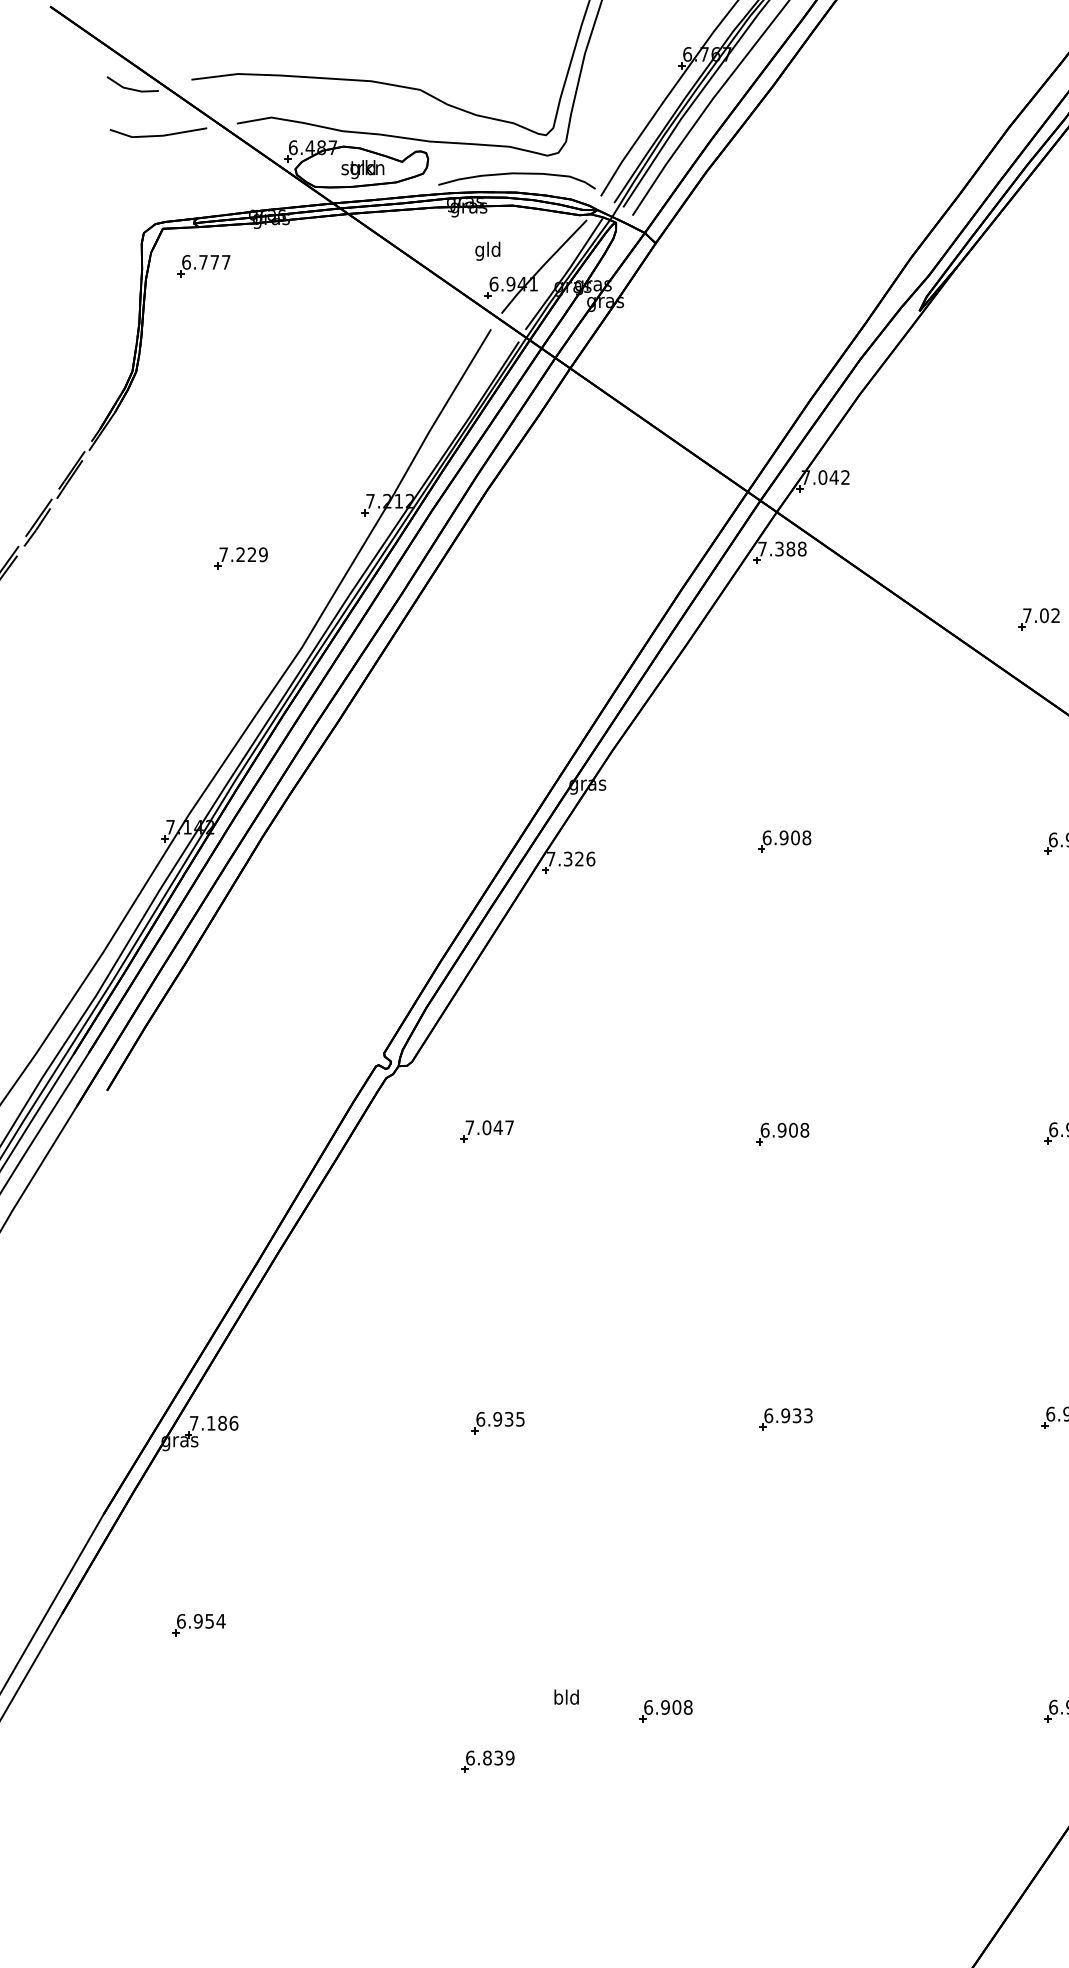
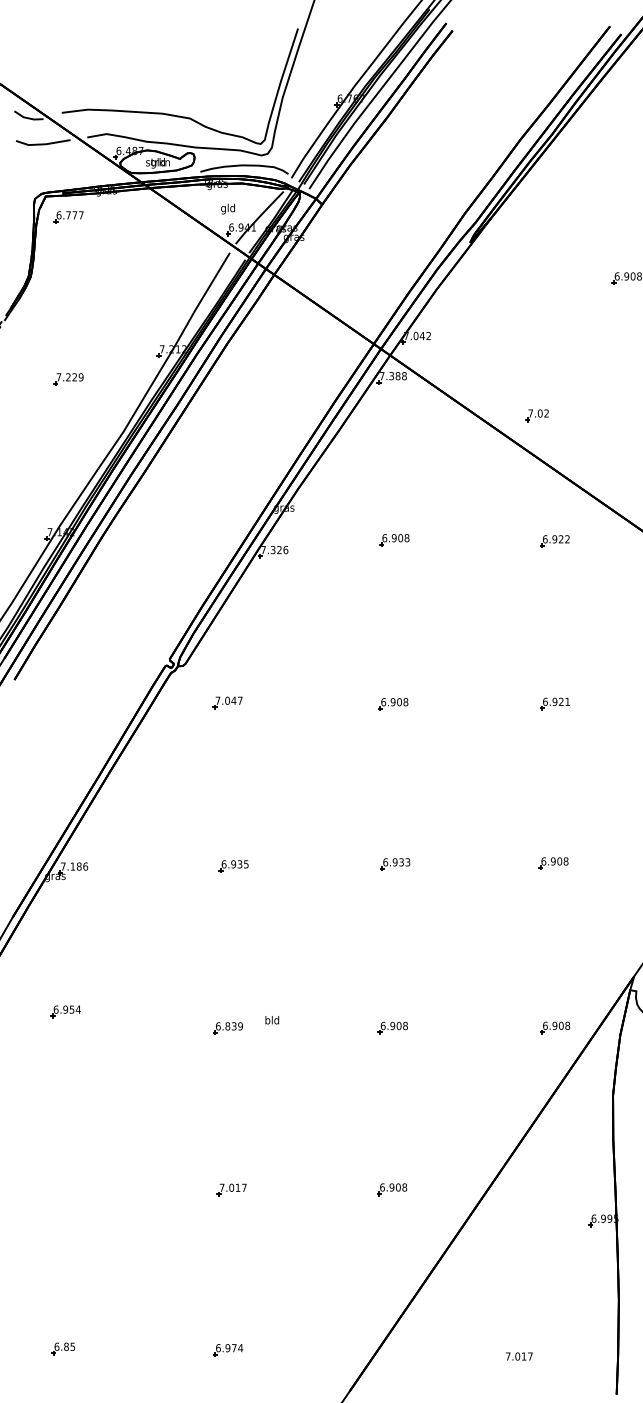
part: (240, 558) -> (68, 379), moved
part: (198, 1624) -> (65, 1011), moved
part: (665, 1710) -> (392, 1027), moved
part: (486, 1761) -> (227, 1028), moved

